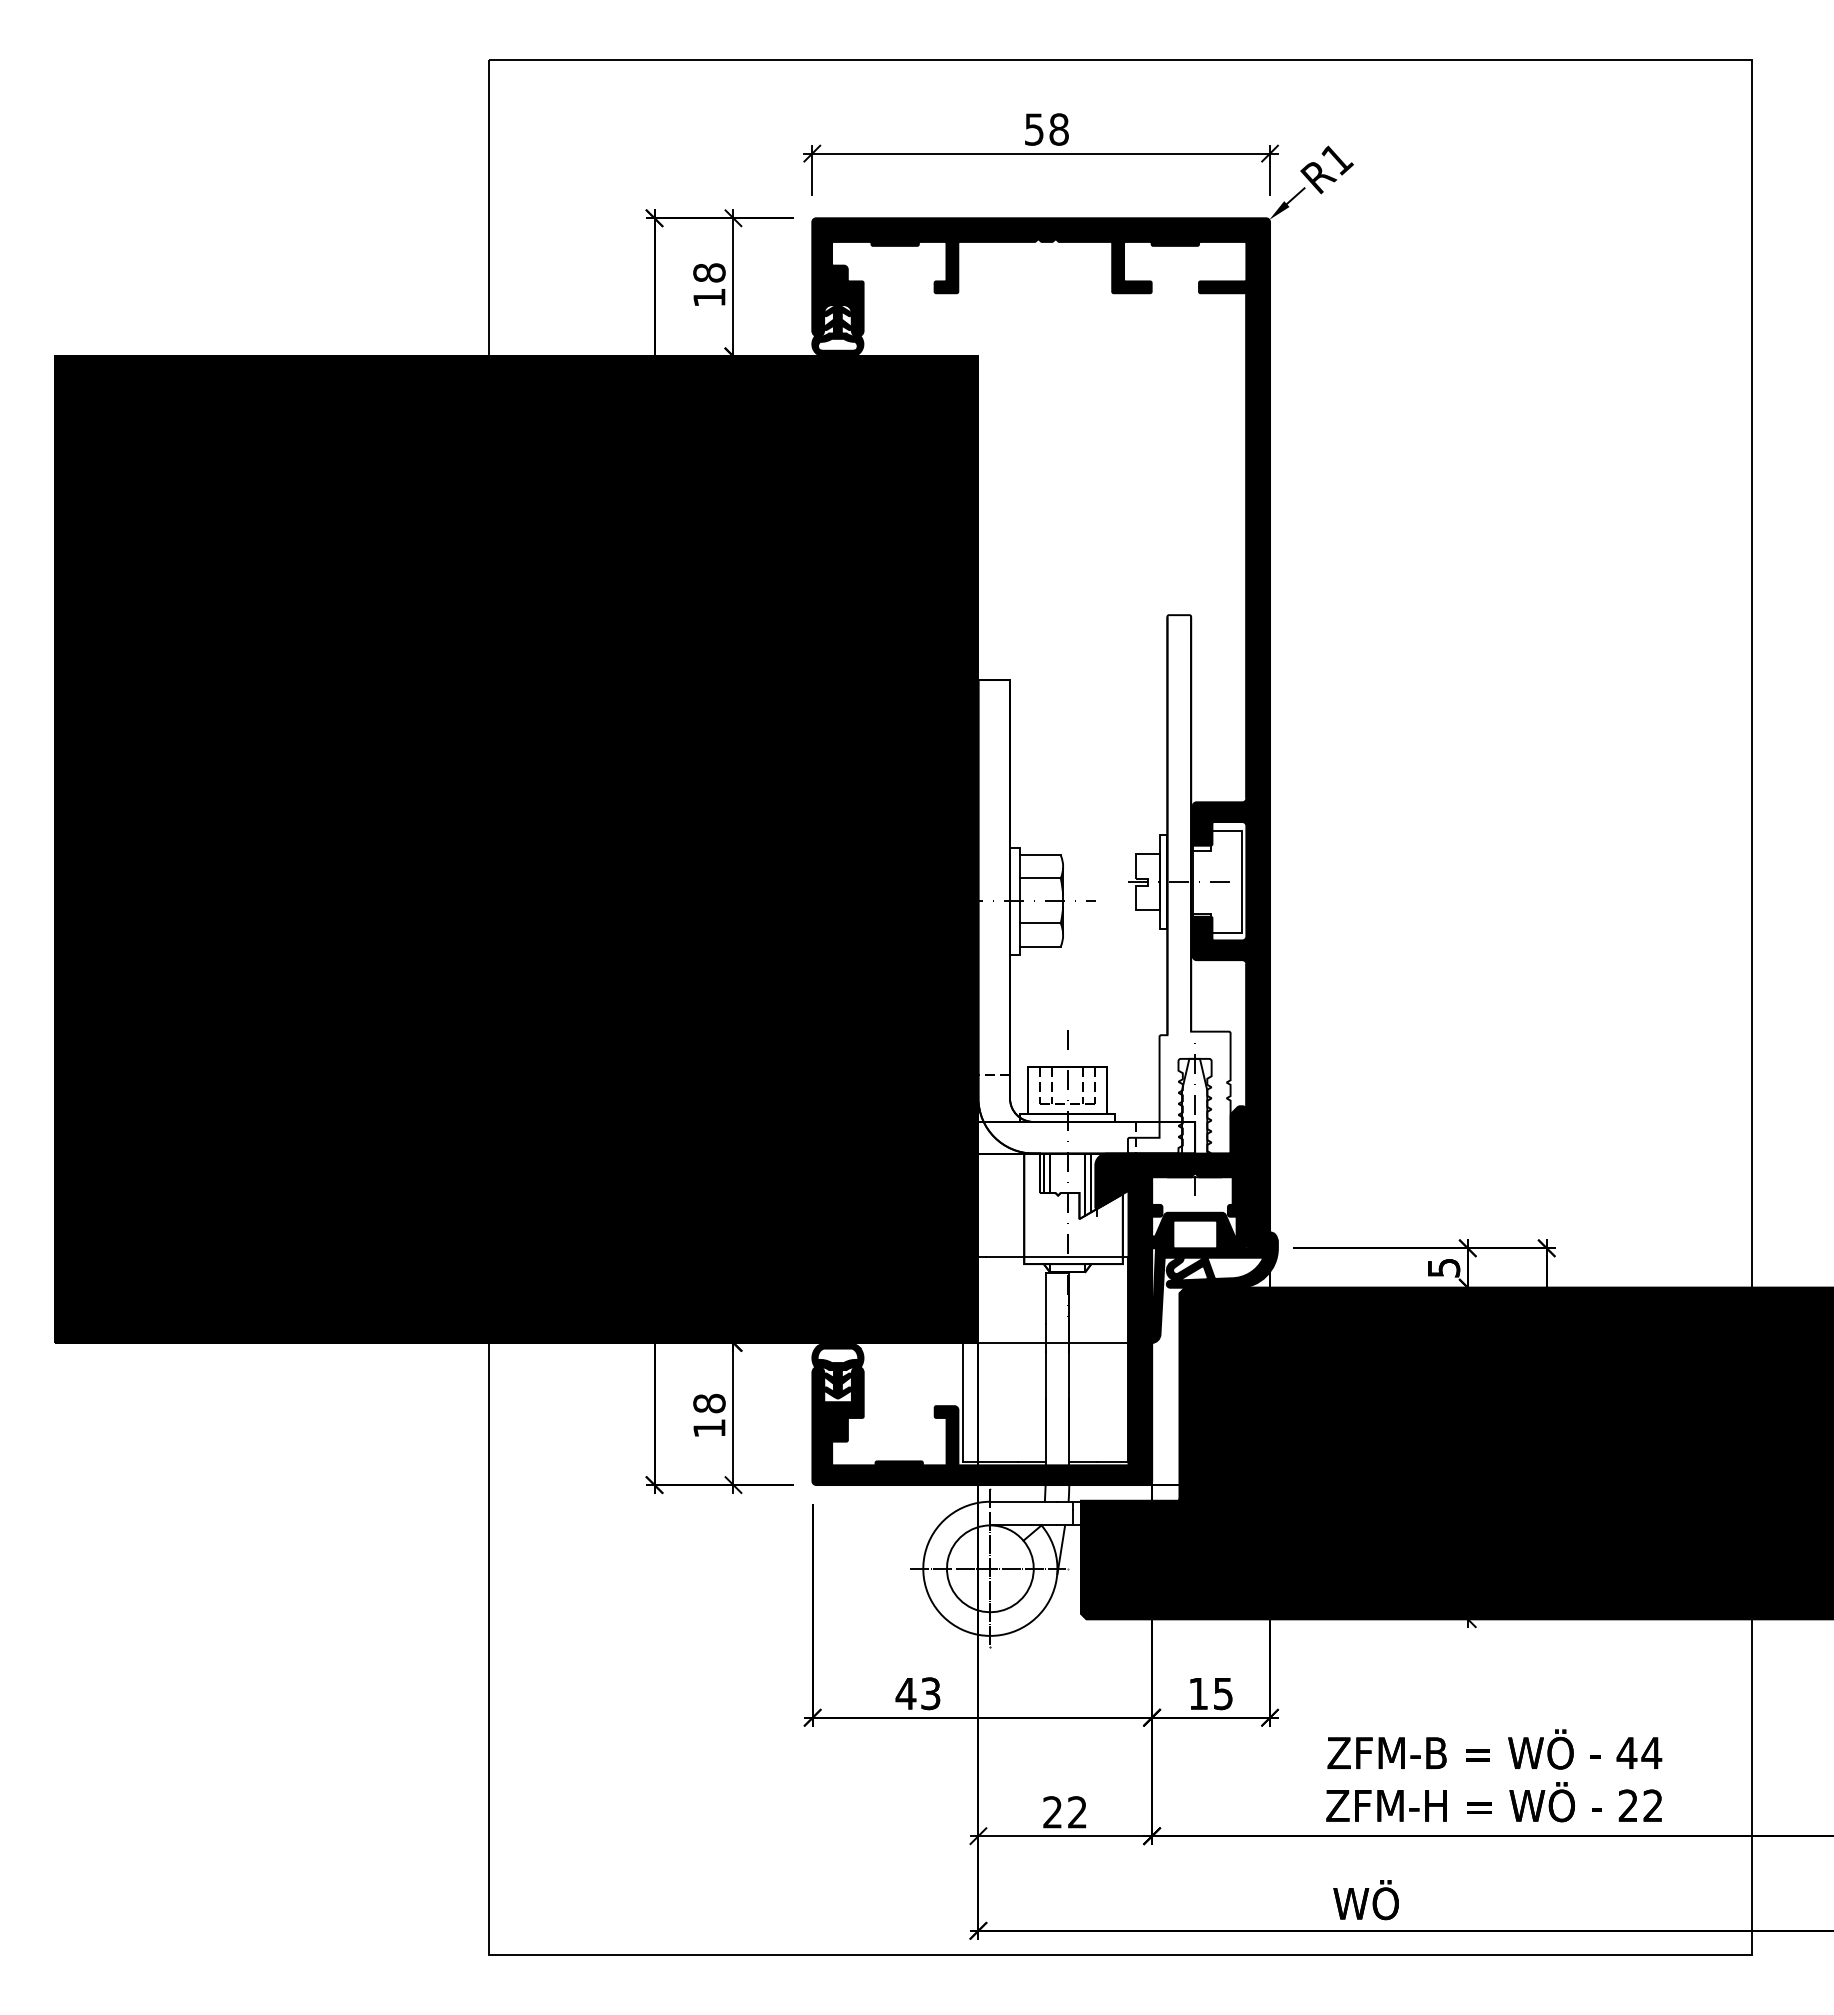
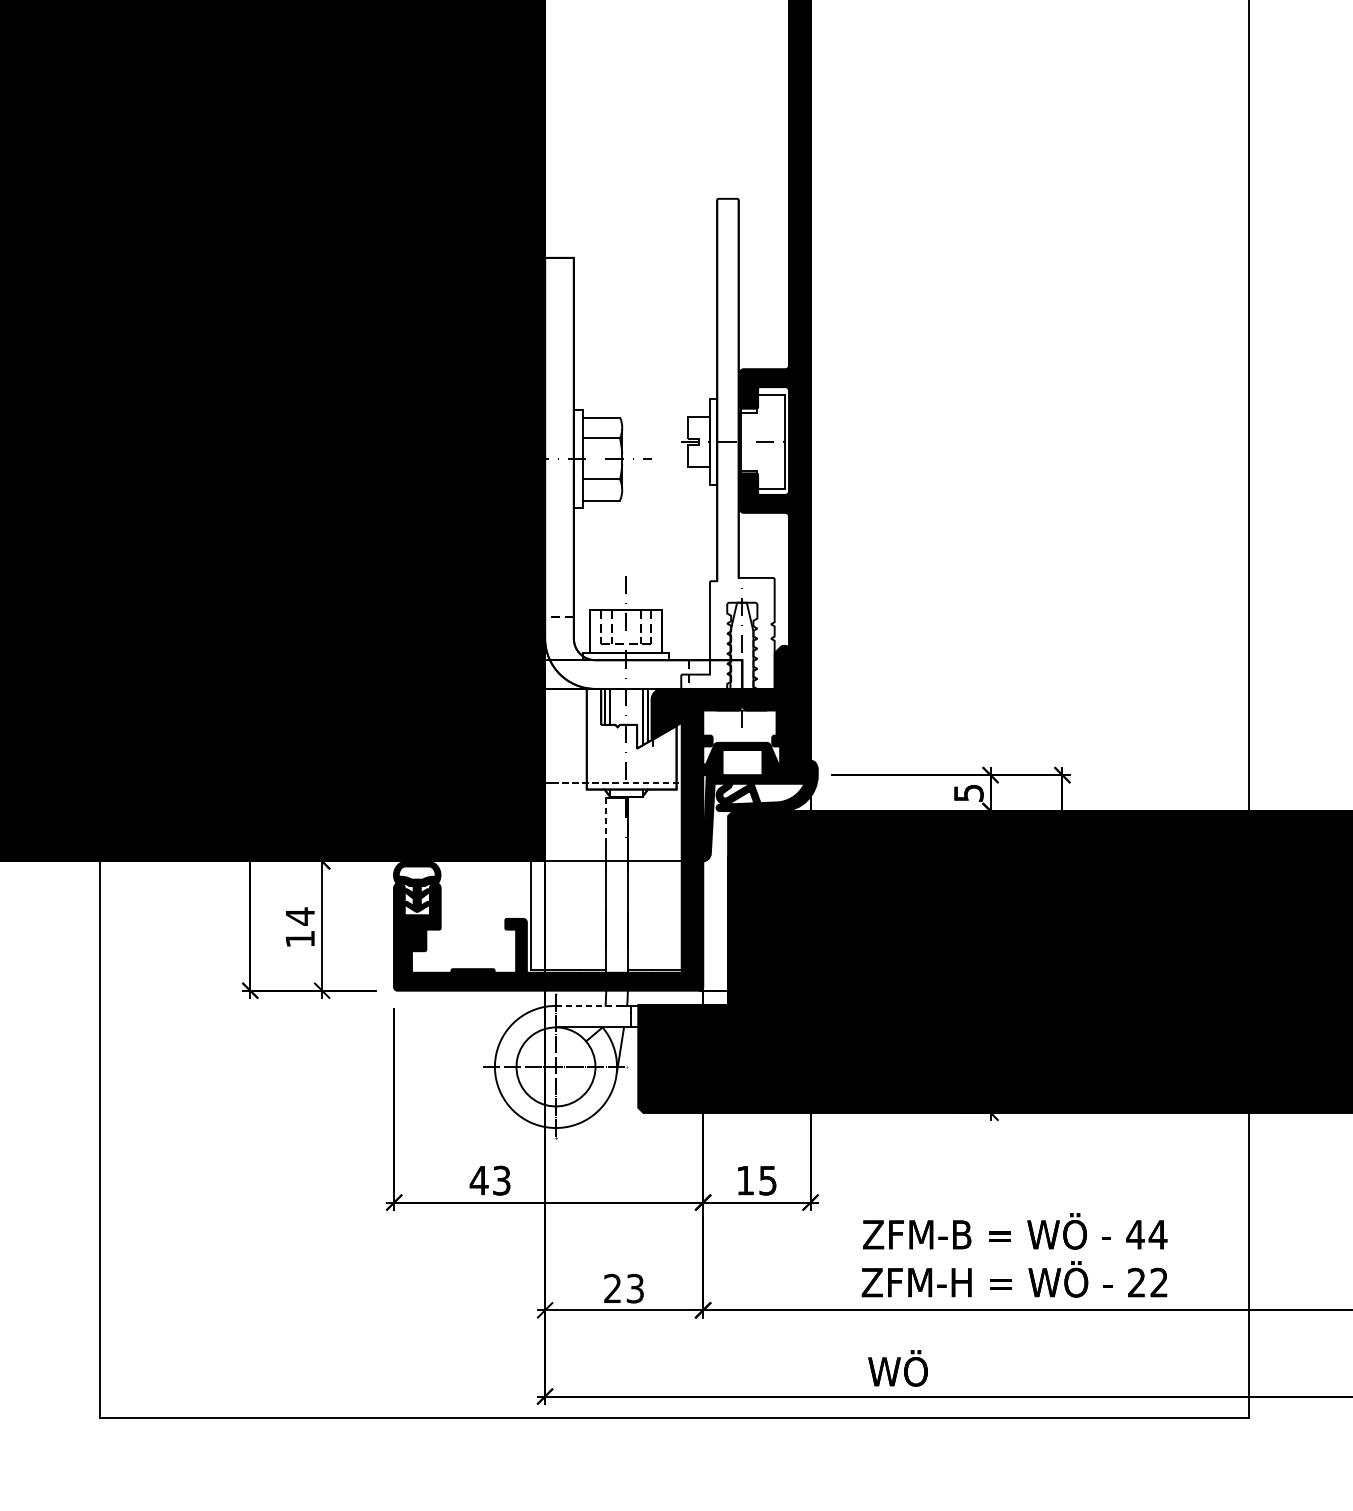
line: (1057, 1257) -> (617, 783), solid -> dashed
line: (1045, 1298) -> (606, 820), solid -> dashed
text: (709, 1403) -> (300, 916), 18 -> 14
line: (1023, 1501) -> (586, 1005), solid -> dashed
text: (1077, 1812) -> (635, 1288), 22 -> 23

